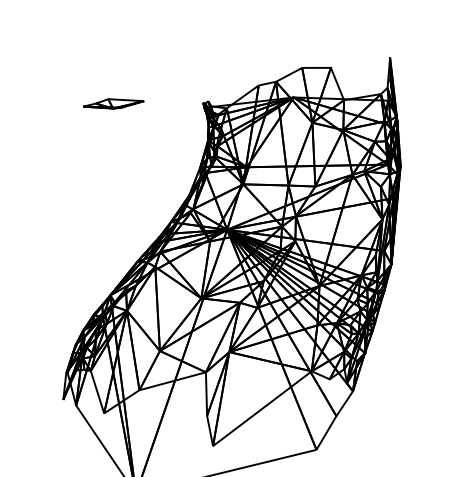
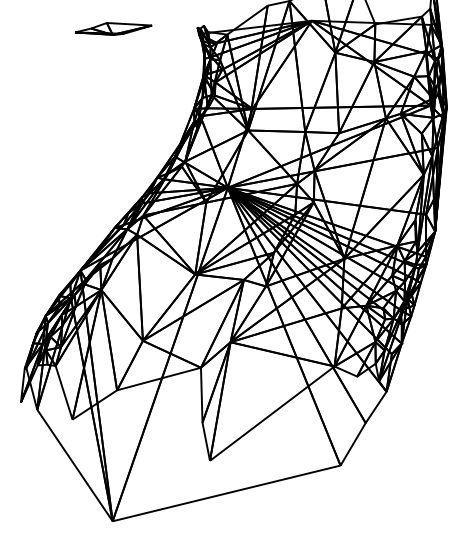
part: (113, 103) -> (113, 28), moved

